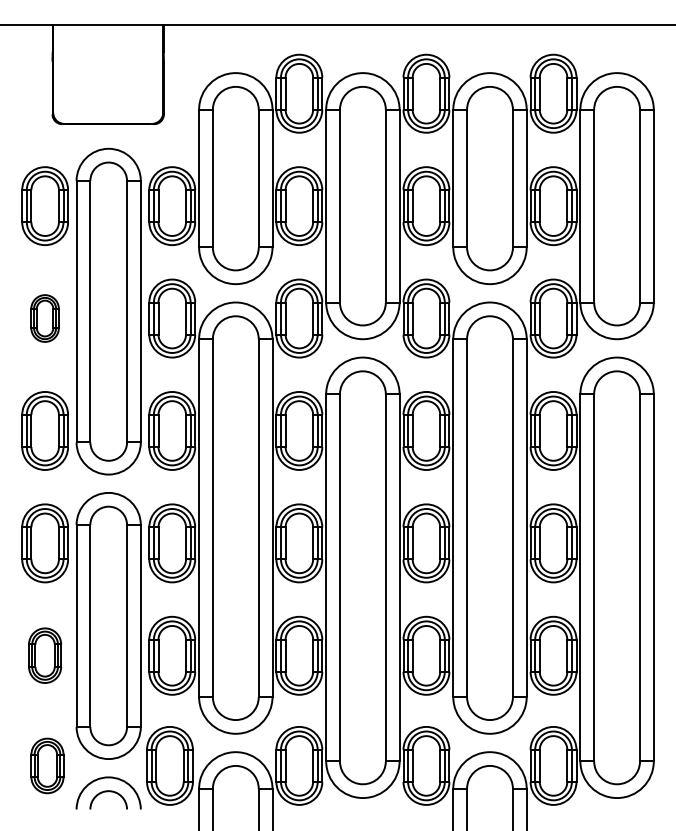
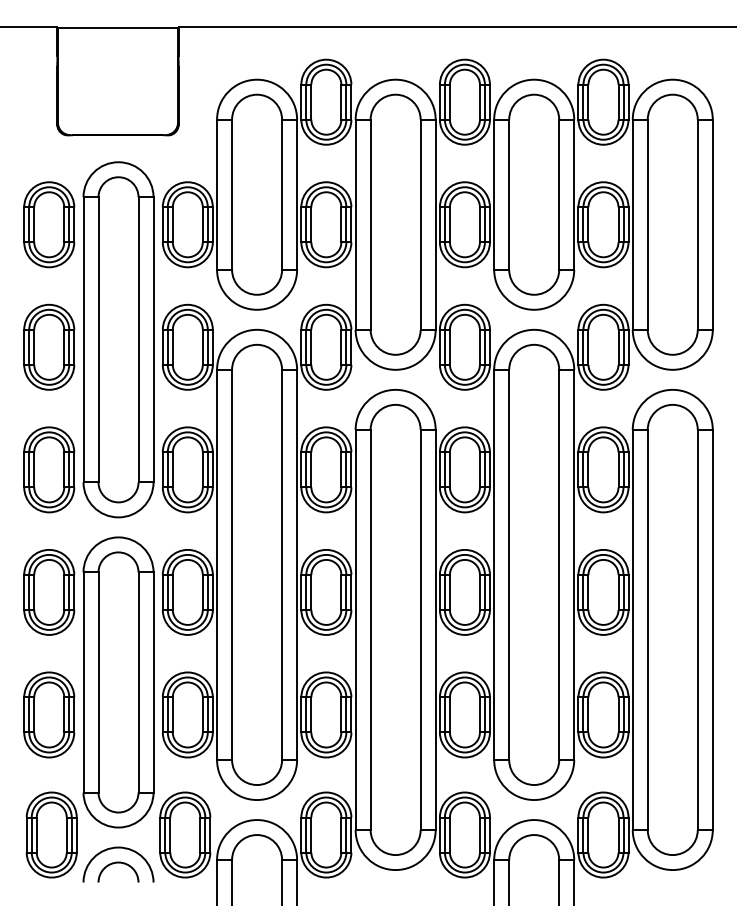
part: (44, 318) -> (48, 347), size x1.67
part: (44, 655) -> (48, 714), size x1.43
part: (47, 765) -> (51, 834), size x1.43

